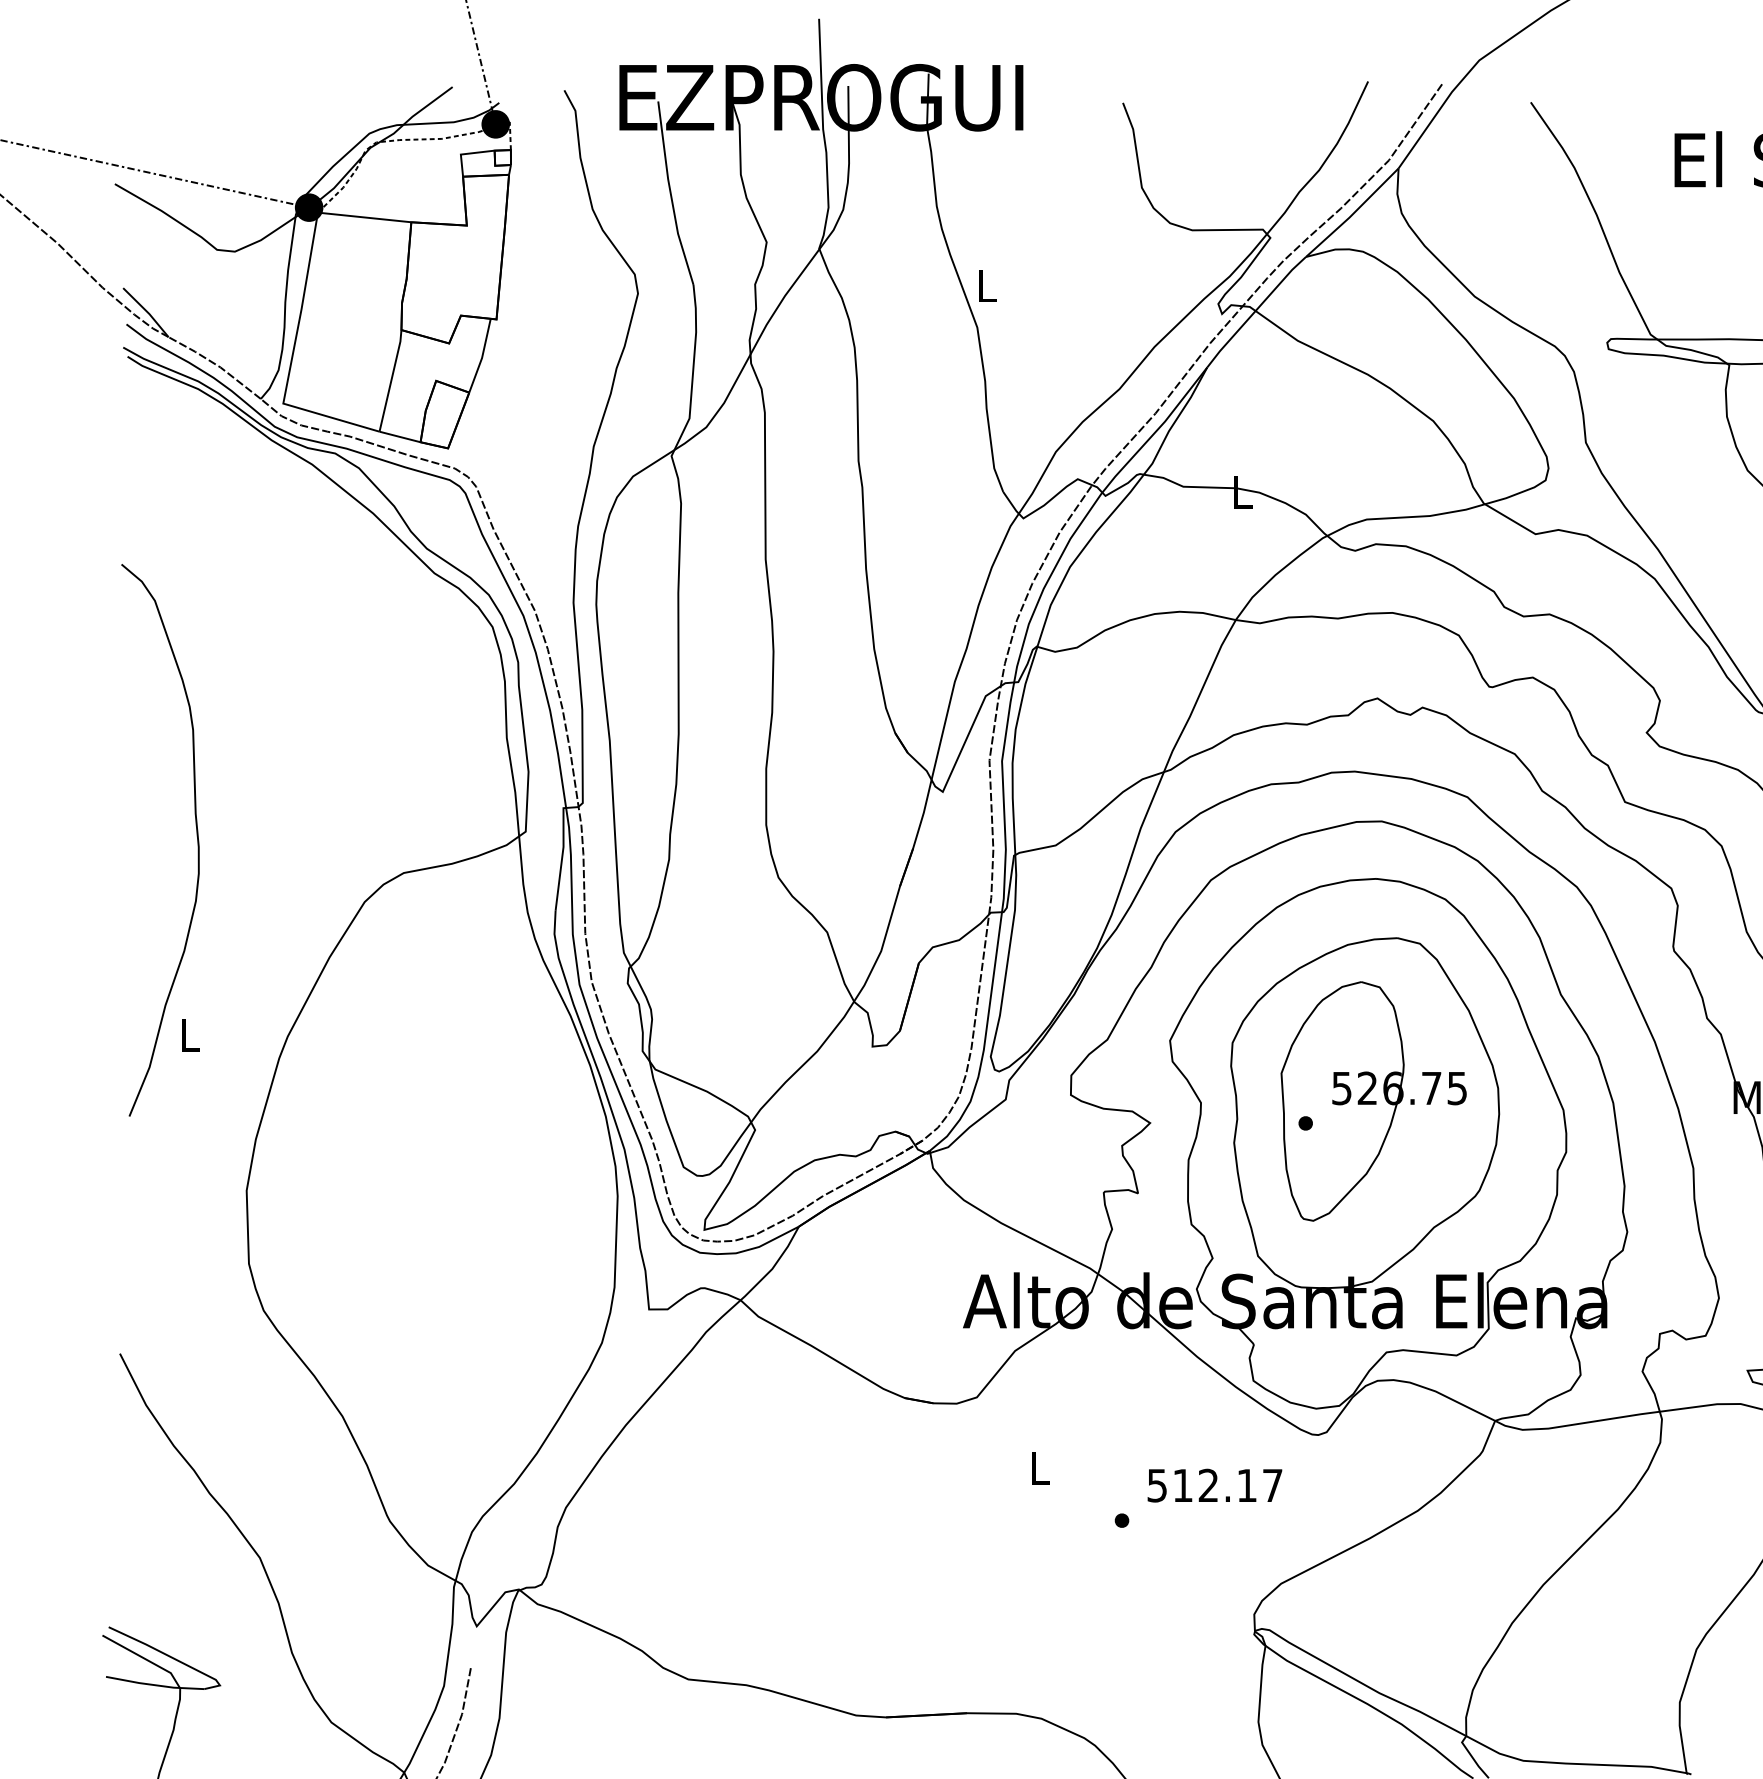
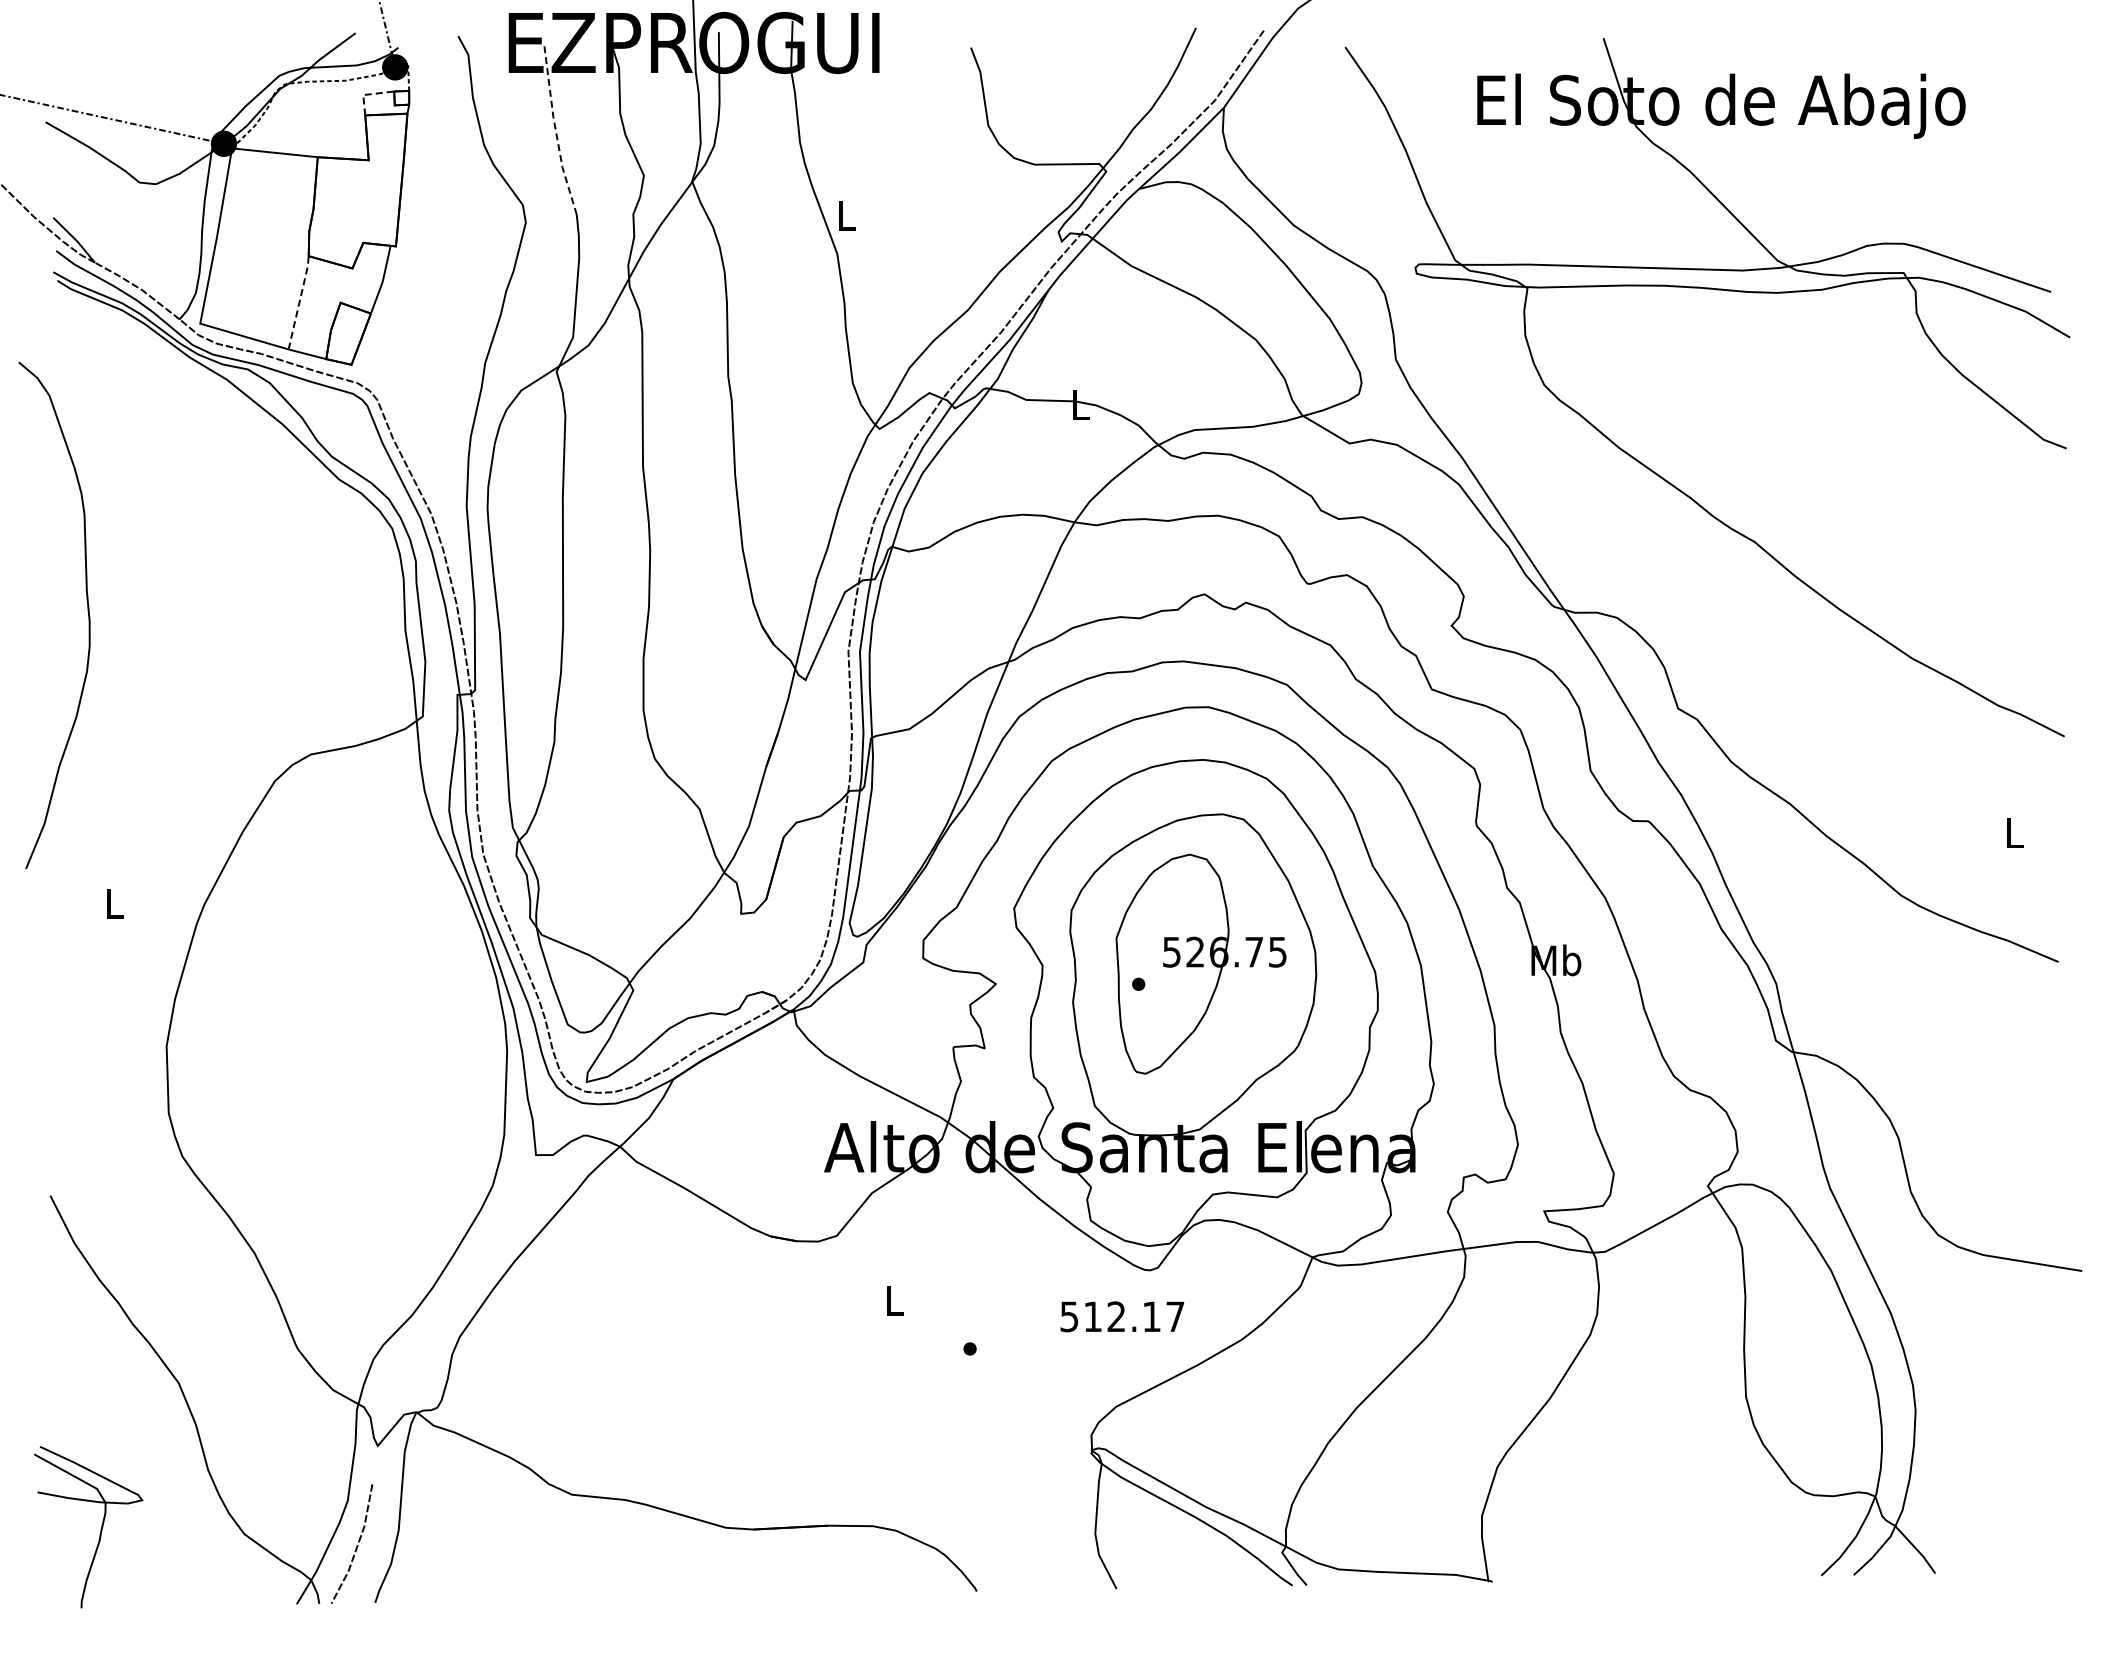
line: (466, 153) -> (368, 94), solid -> dashed
line: (671, 194) -> (556, 131), solid -> dashed
line: (391, 379) -> (299, 301), solid -> dashed
curve: (196, 835) -> (87, 611), moved
text: (1215, 1485) -> (1122, 1316), moved

